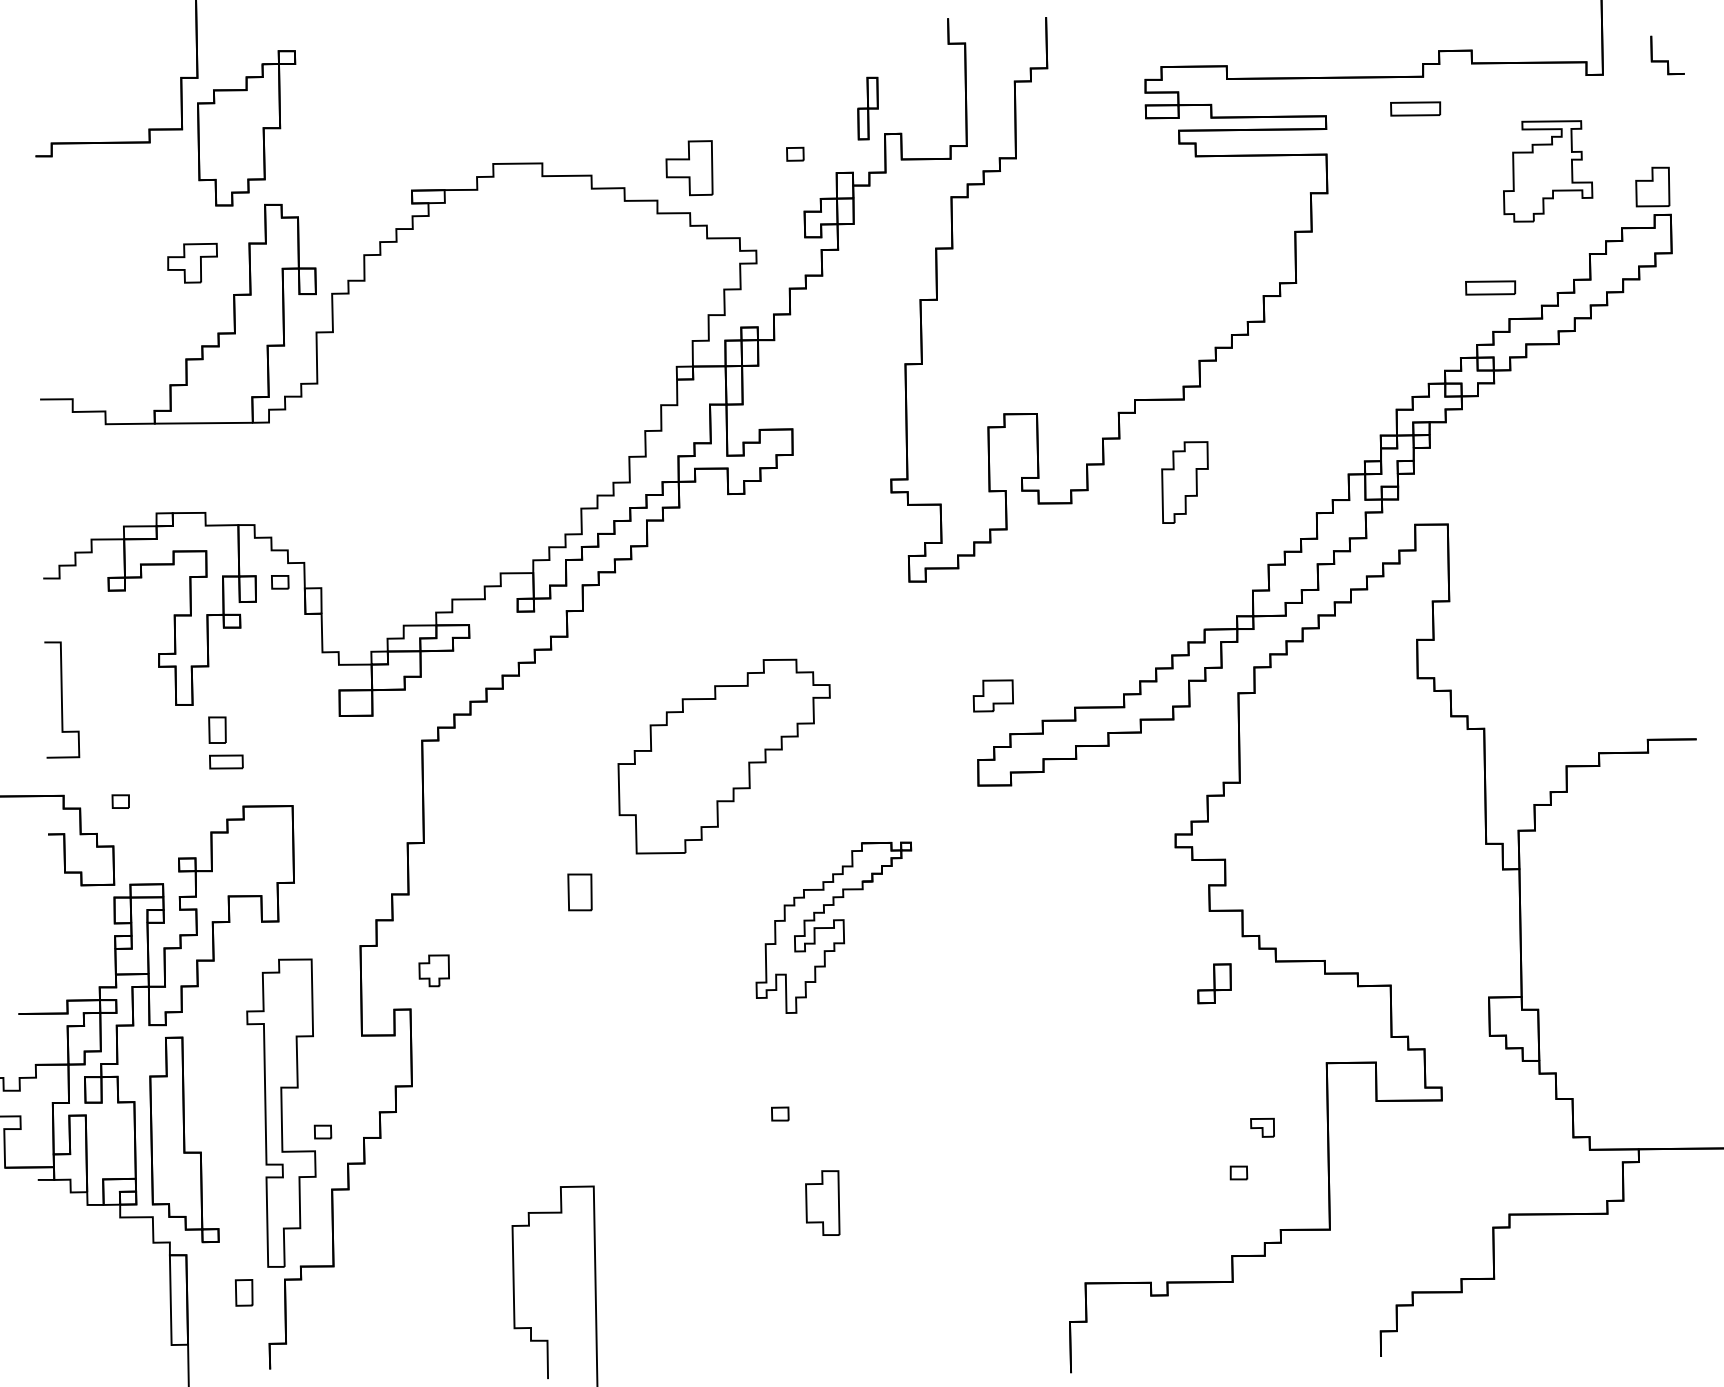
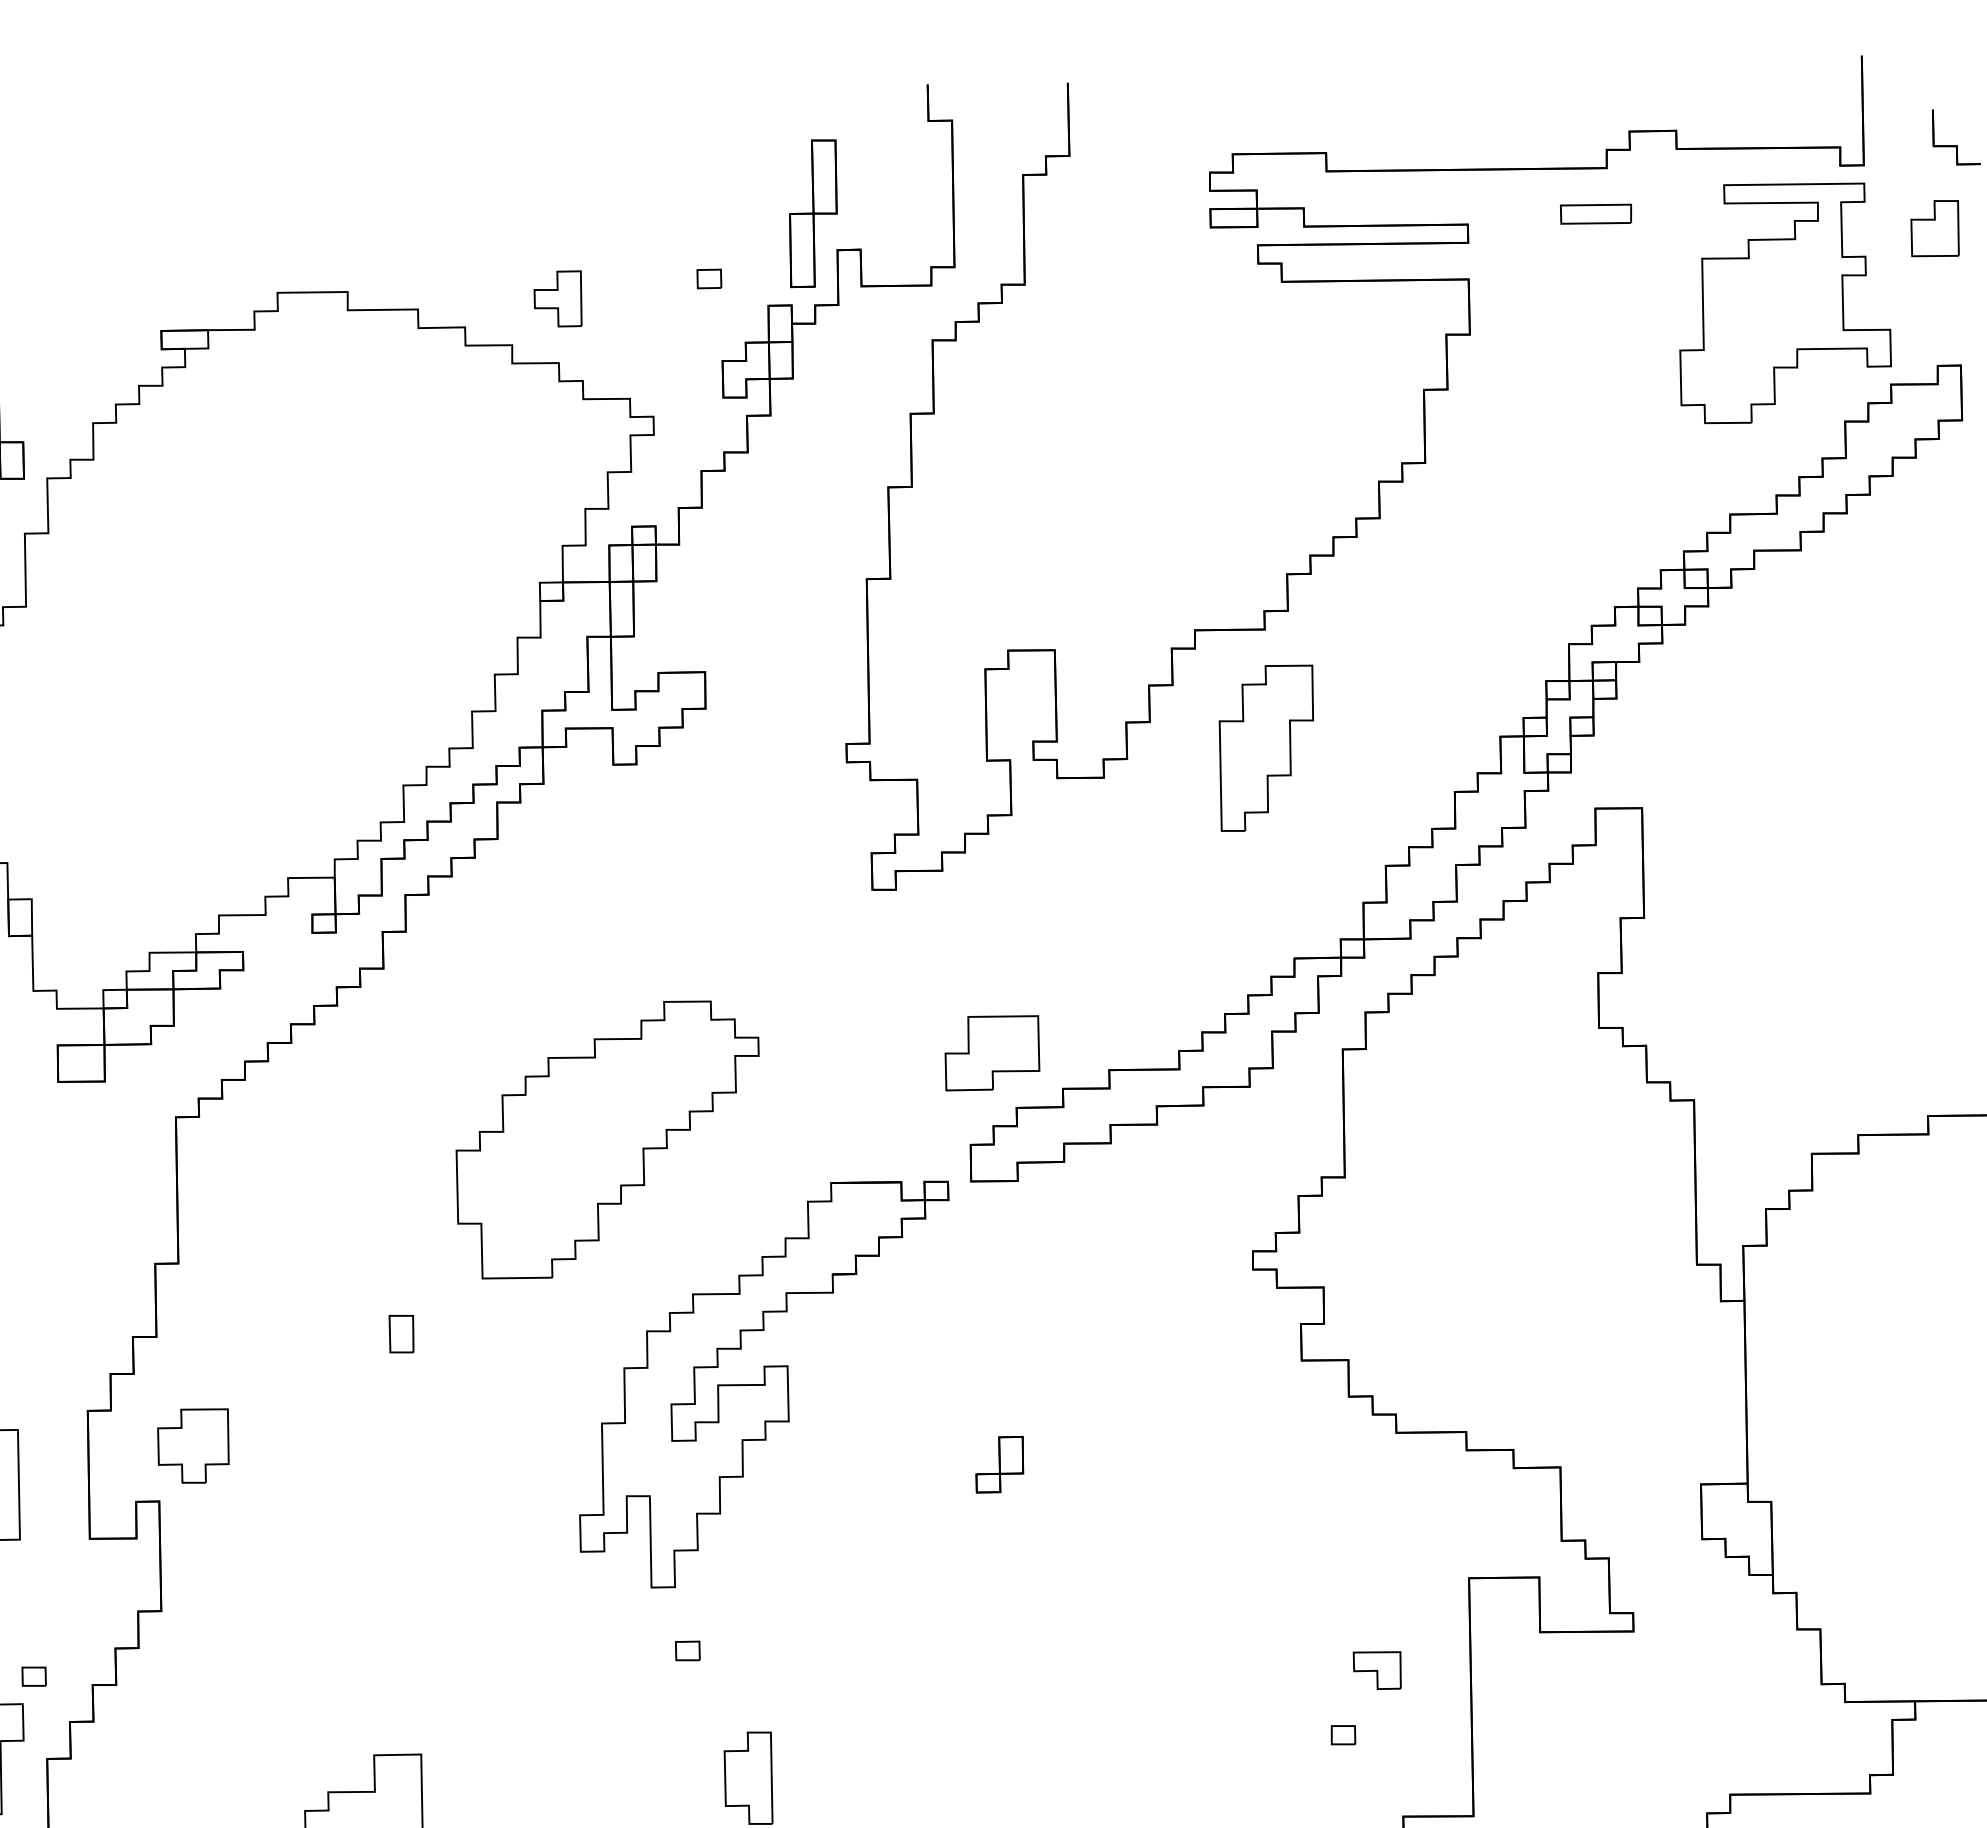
part: (867, 108) -> (812, 213), size x1.67
part: (689, 168) -> (558, 299), size x0.71
part: (1547, 171) -> (1784, 303), size x1.67
part: (1652, 186) -> (1934, 227), moved
part: (1490, 287) -> (1703, 469), removed
part: (1184, 482) -> (1265, 748), size x1.43
part: (993, 695) -> (992, 1052), size x1.67
part: (579, 892) -> (400, 1334), size x0.71
part: (833, 927) -> (763, 1384), size x1.67
part: (433, 970) -> (192, 1445), size x1.67
part: (1214, 983) -> (999, 1464), moved
part: (1262, 1127) -> (1377, 1670), size x1.43

